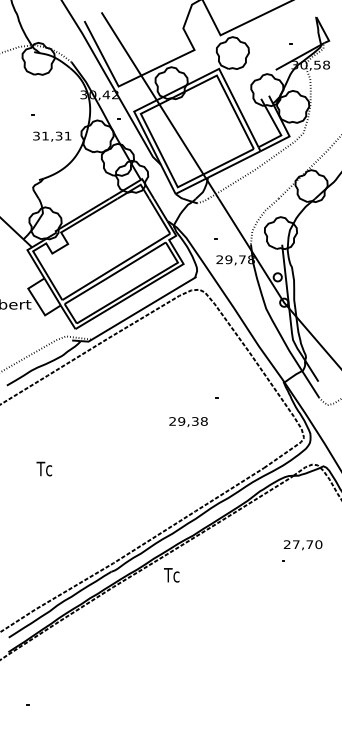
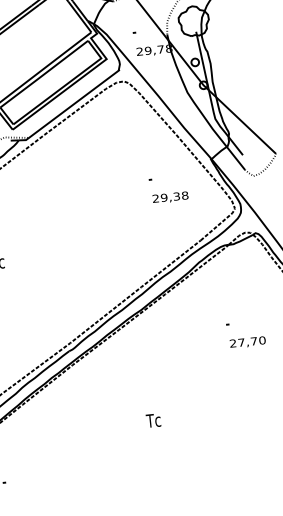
text: (188, 421) -> (170, 197), moved
text: (302, 545) -> (247, 342), moved
text: (171, 575) -> (153, 420), moved

